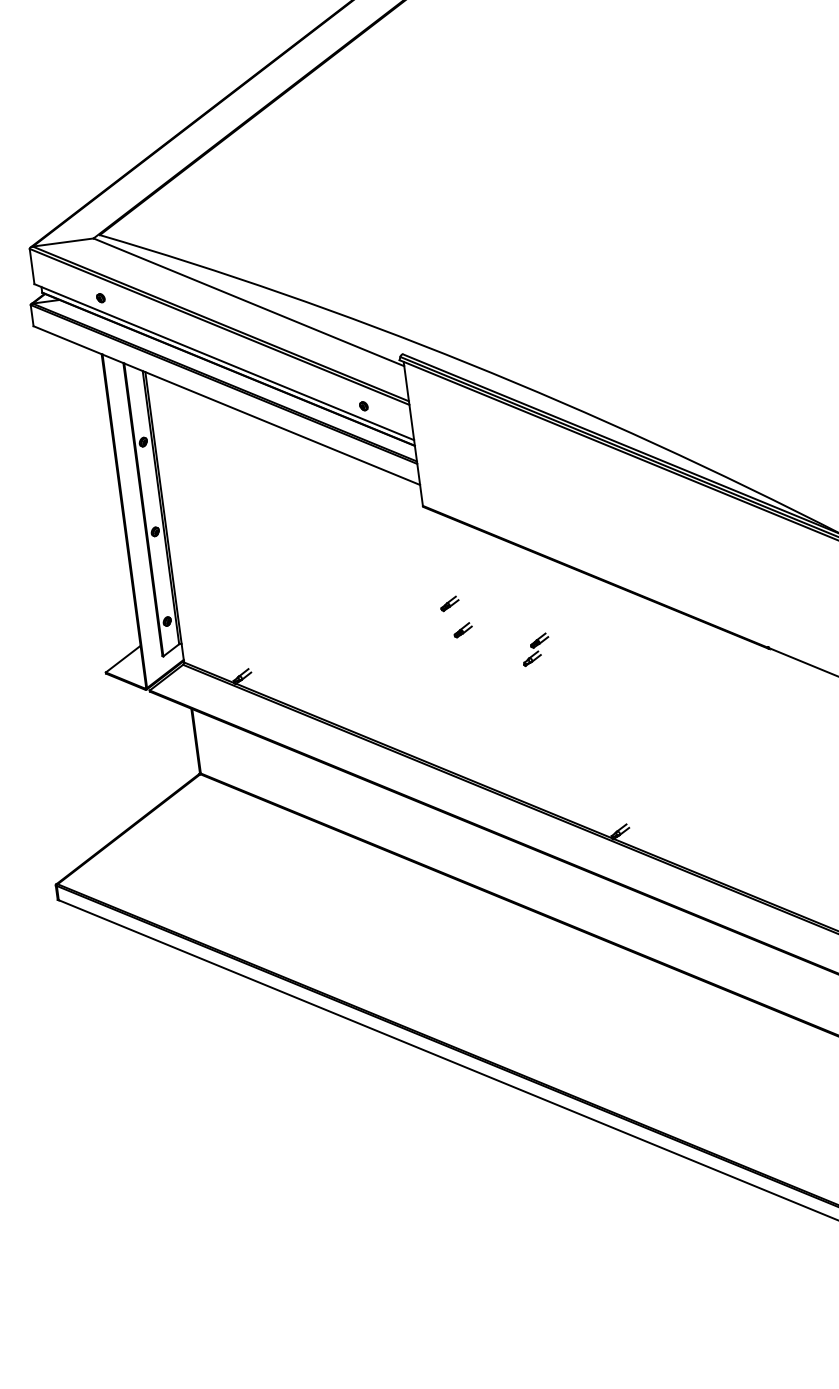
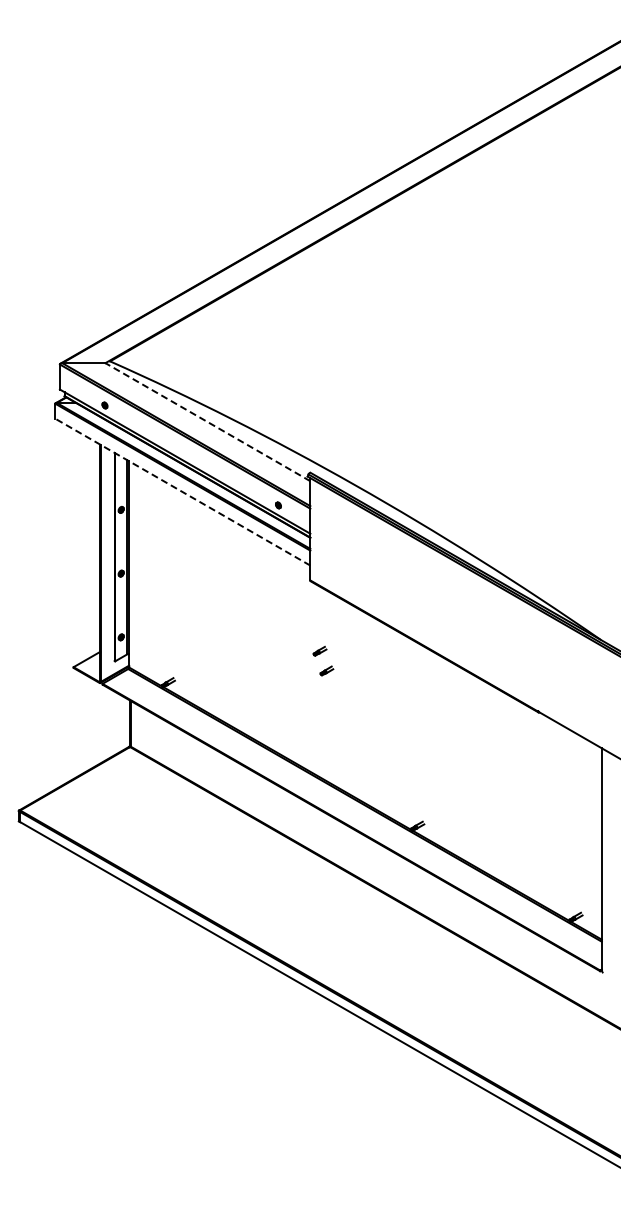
line: (248, 301) -> (207, 421), solid -> dashed
line: (226, 404) -> (182, 491), solid -> dashed
part: (535, 649) -> (375, 691), removed

